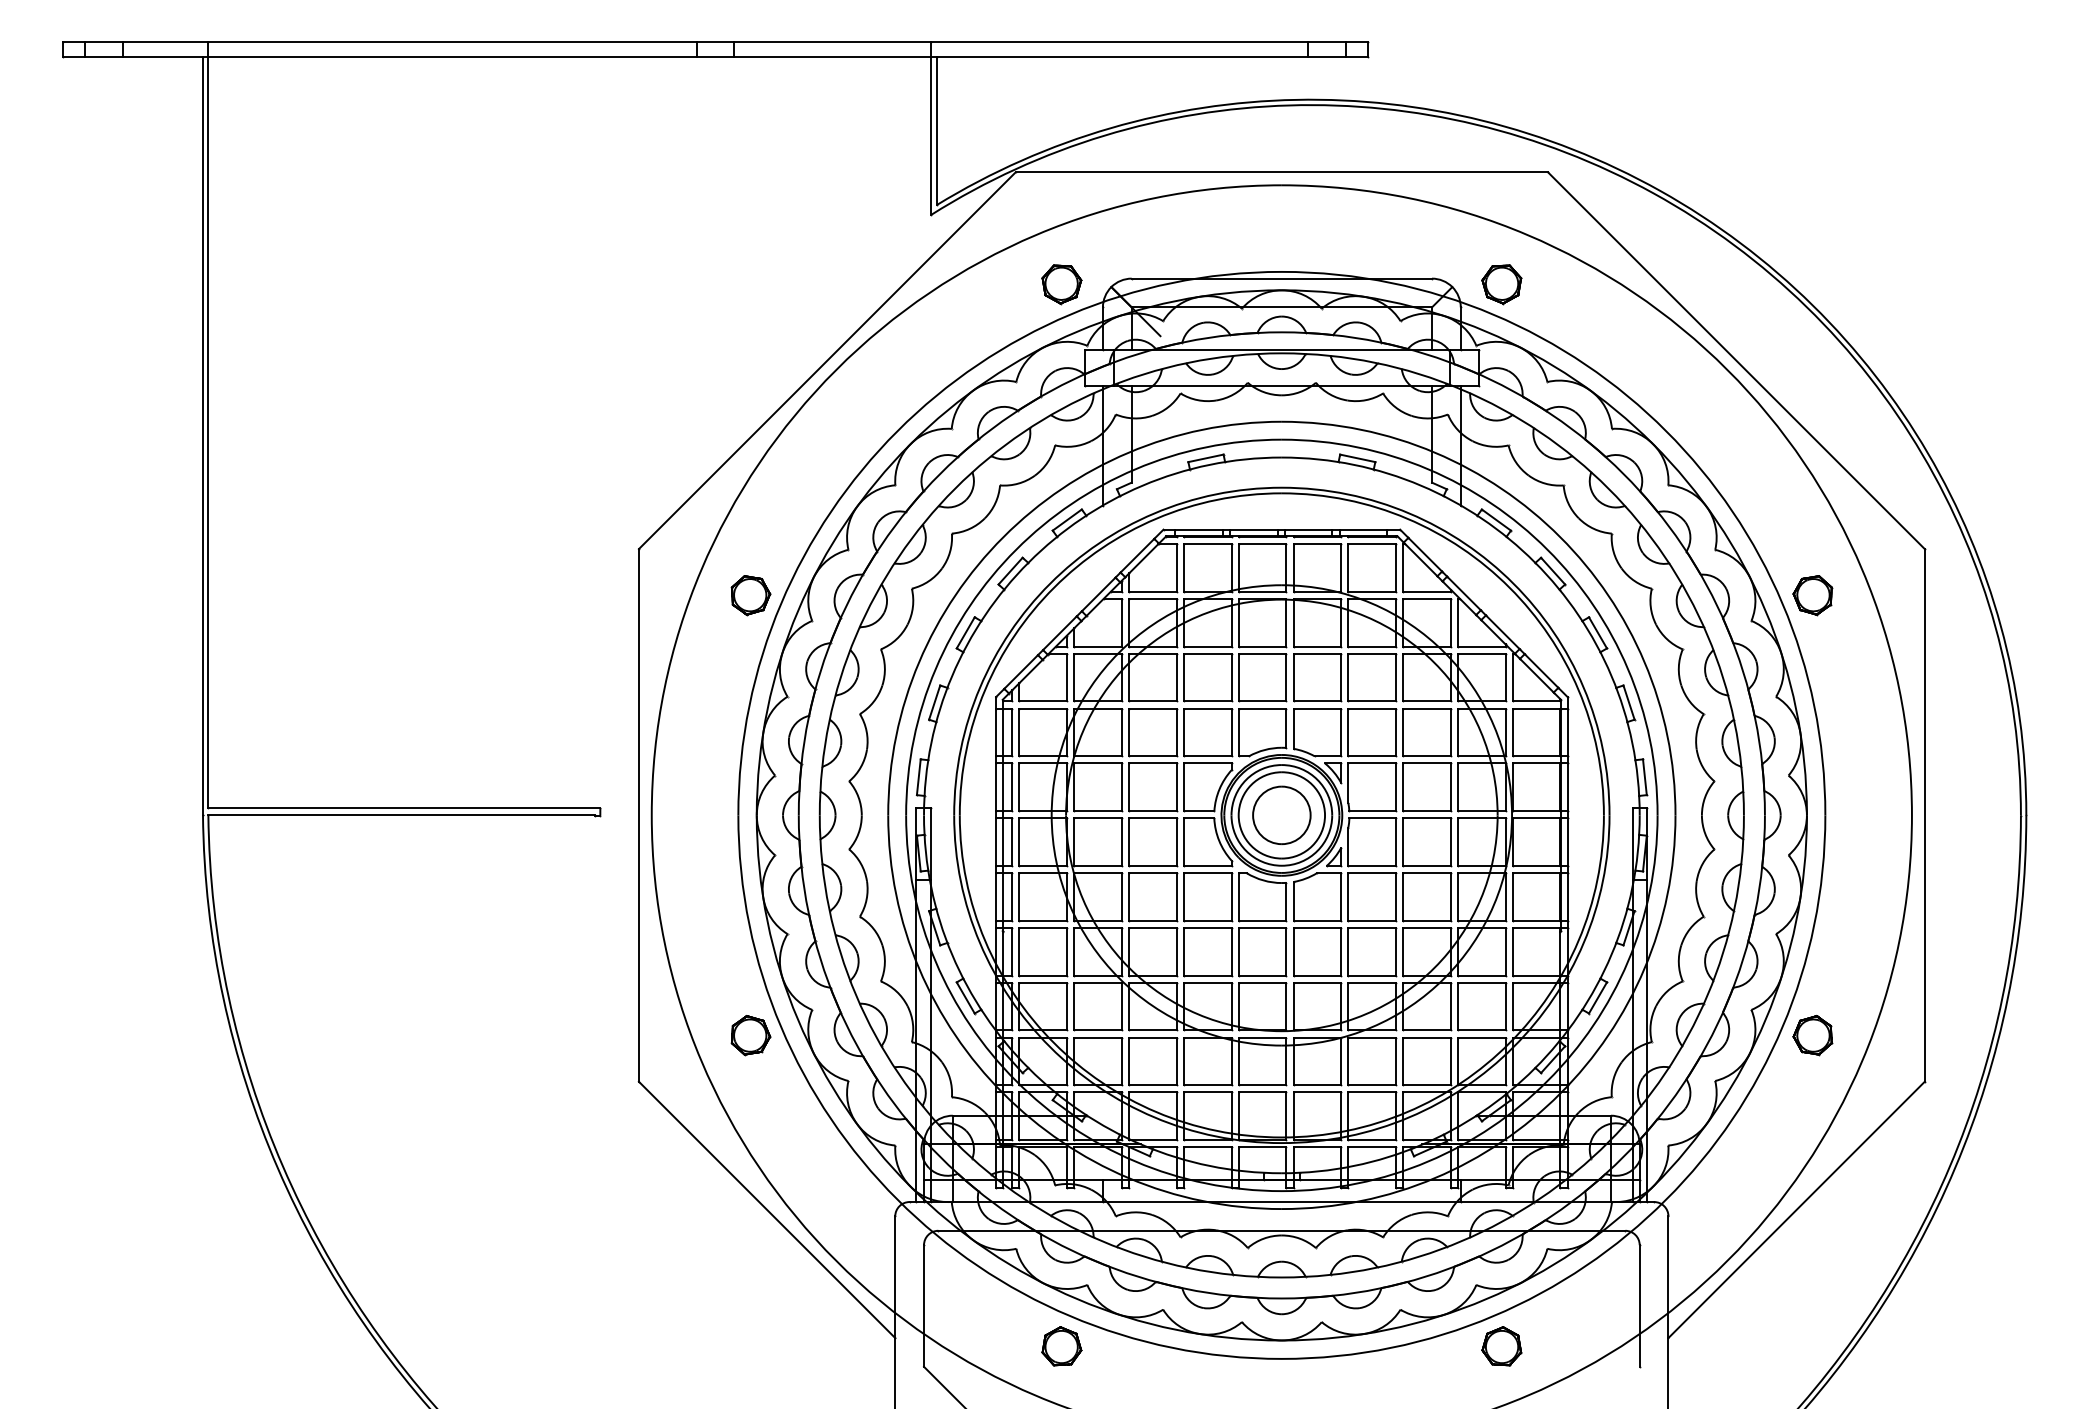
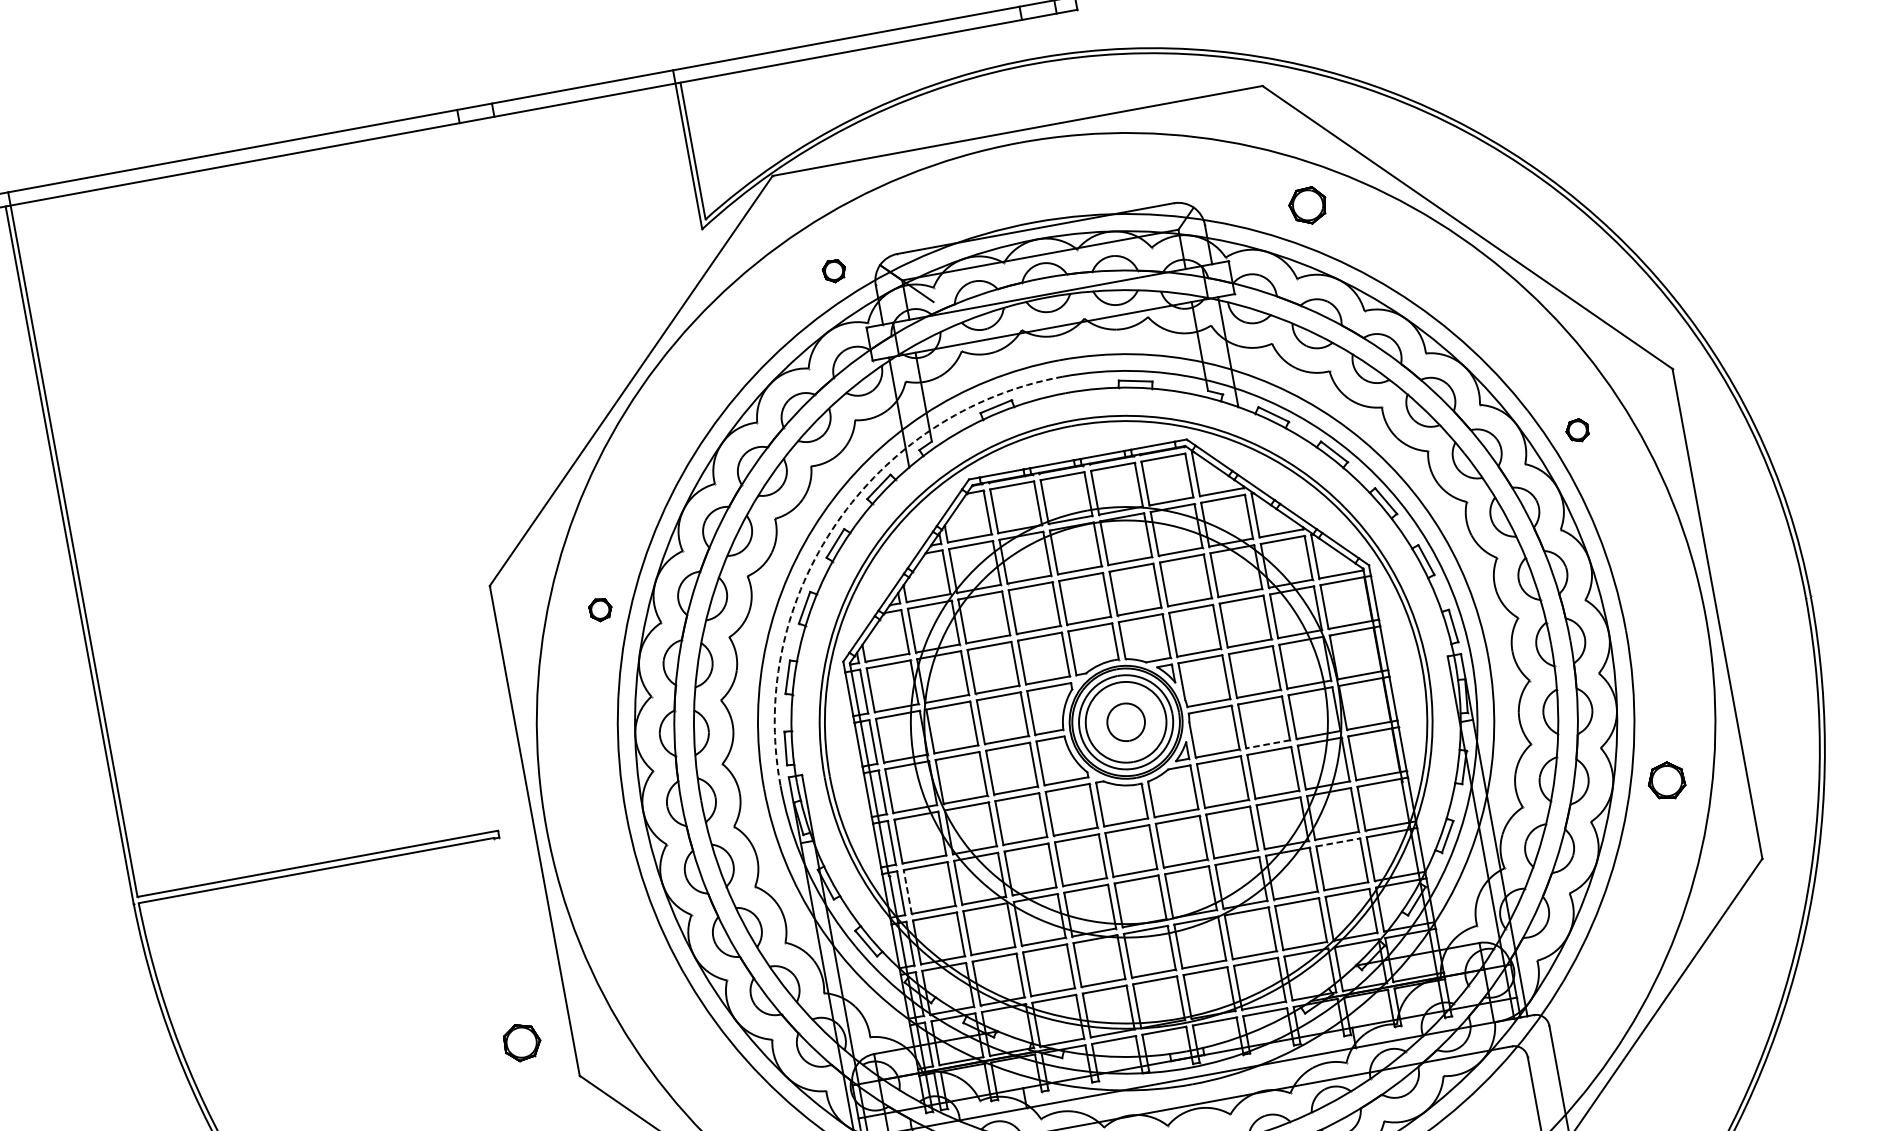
part: (1061, 284) -> (833, 271), size x0.6
part: (1501, 284) -> (1307, 206), moved
arc: (1016, 549) -> (837, 522), solid -> dashed
part: (750, 595) -> (600, 609), size x0.6
part: (1812, 595) -> (1577, 430), size x0.6
part: (1281, 815) -> (1125, 722), size x0.7
line: (1426, 865) -> (1267, 743), solid -> dashed
line: (1019, 951) -> (907, 891), solid -> dashed
line: (1481, 982) -> (1337, 842), solid -> dashed
part: (750, 1035) -> (521, 1042), moved
part: (1812, 1035) -> (1666, 781), moved

